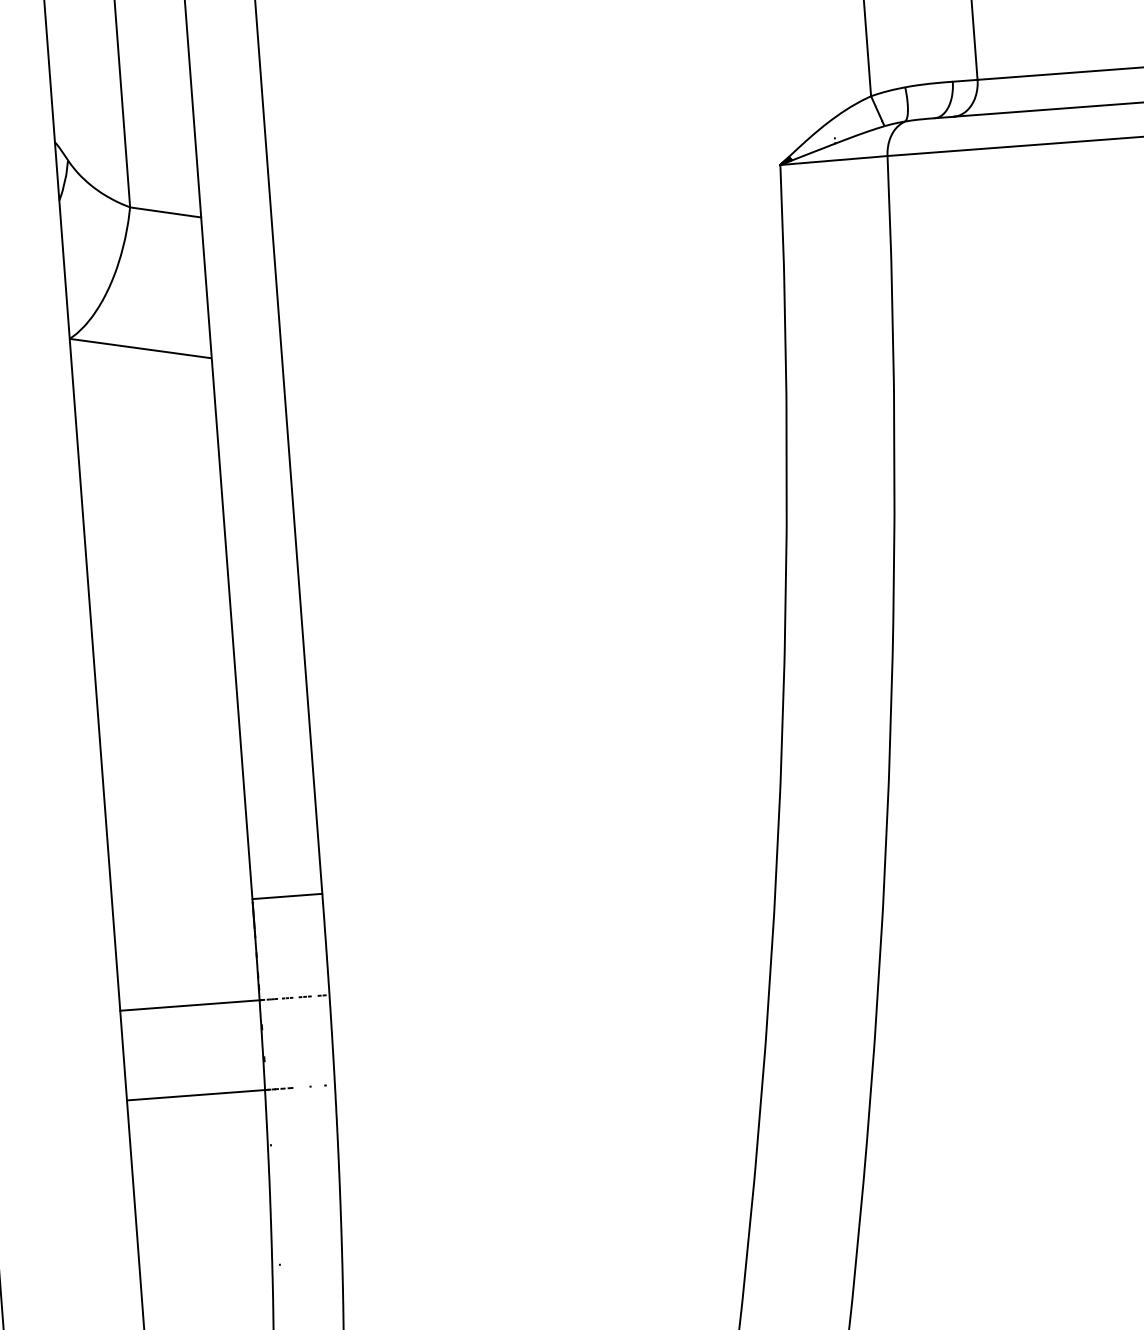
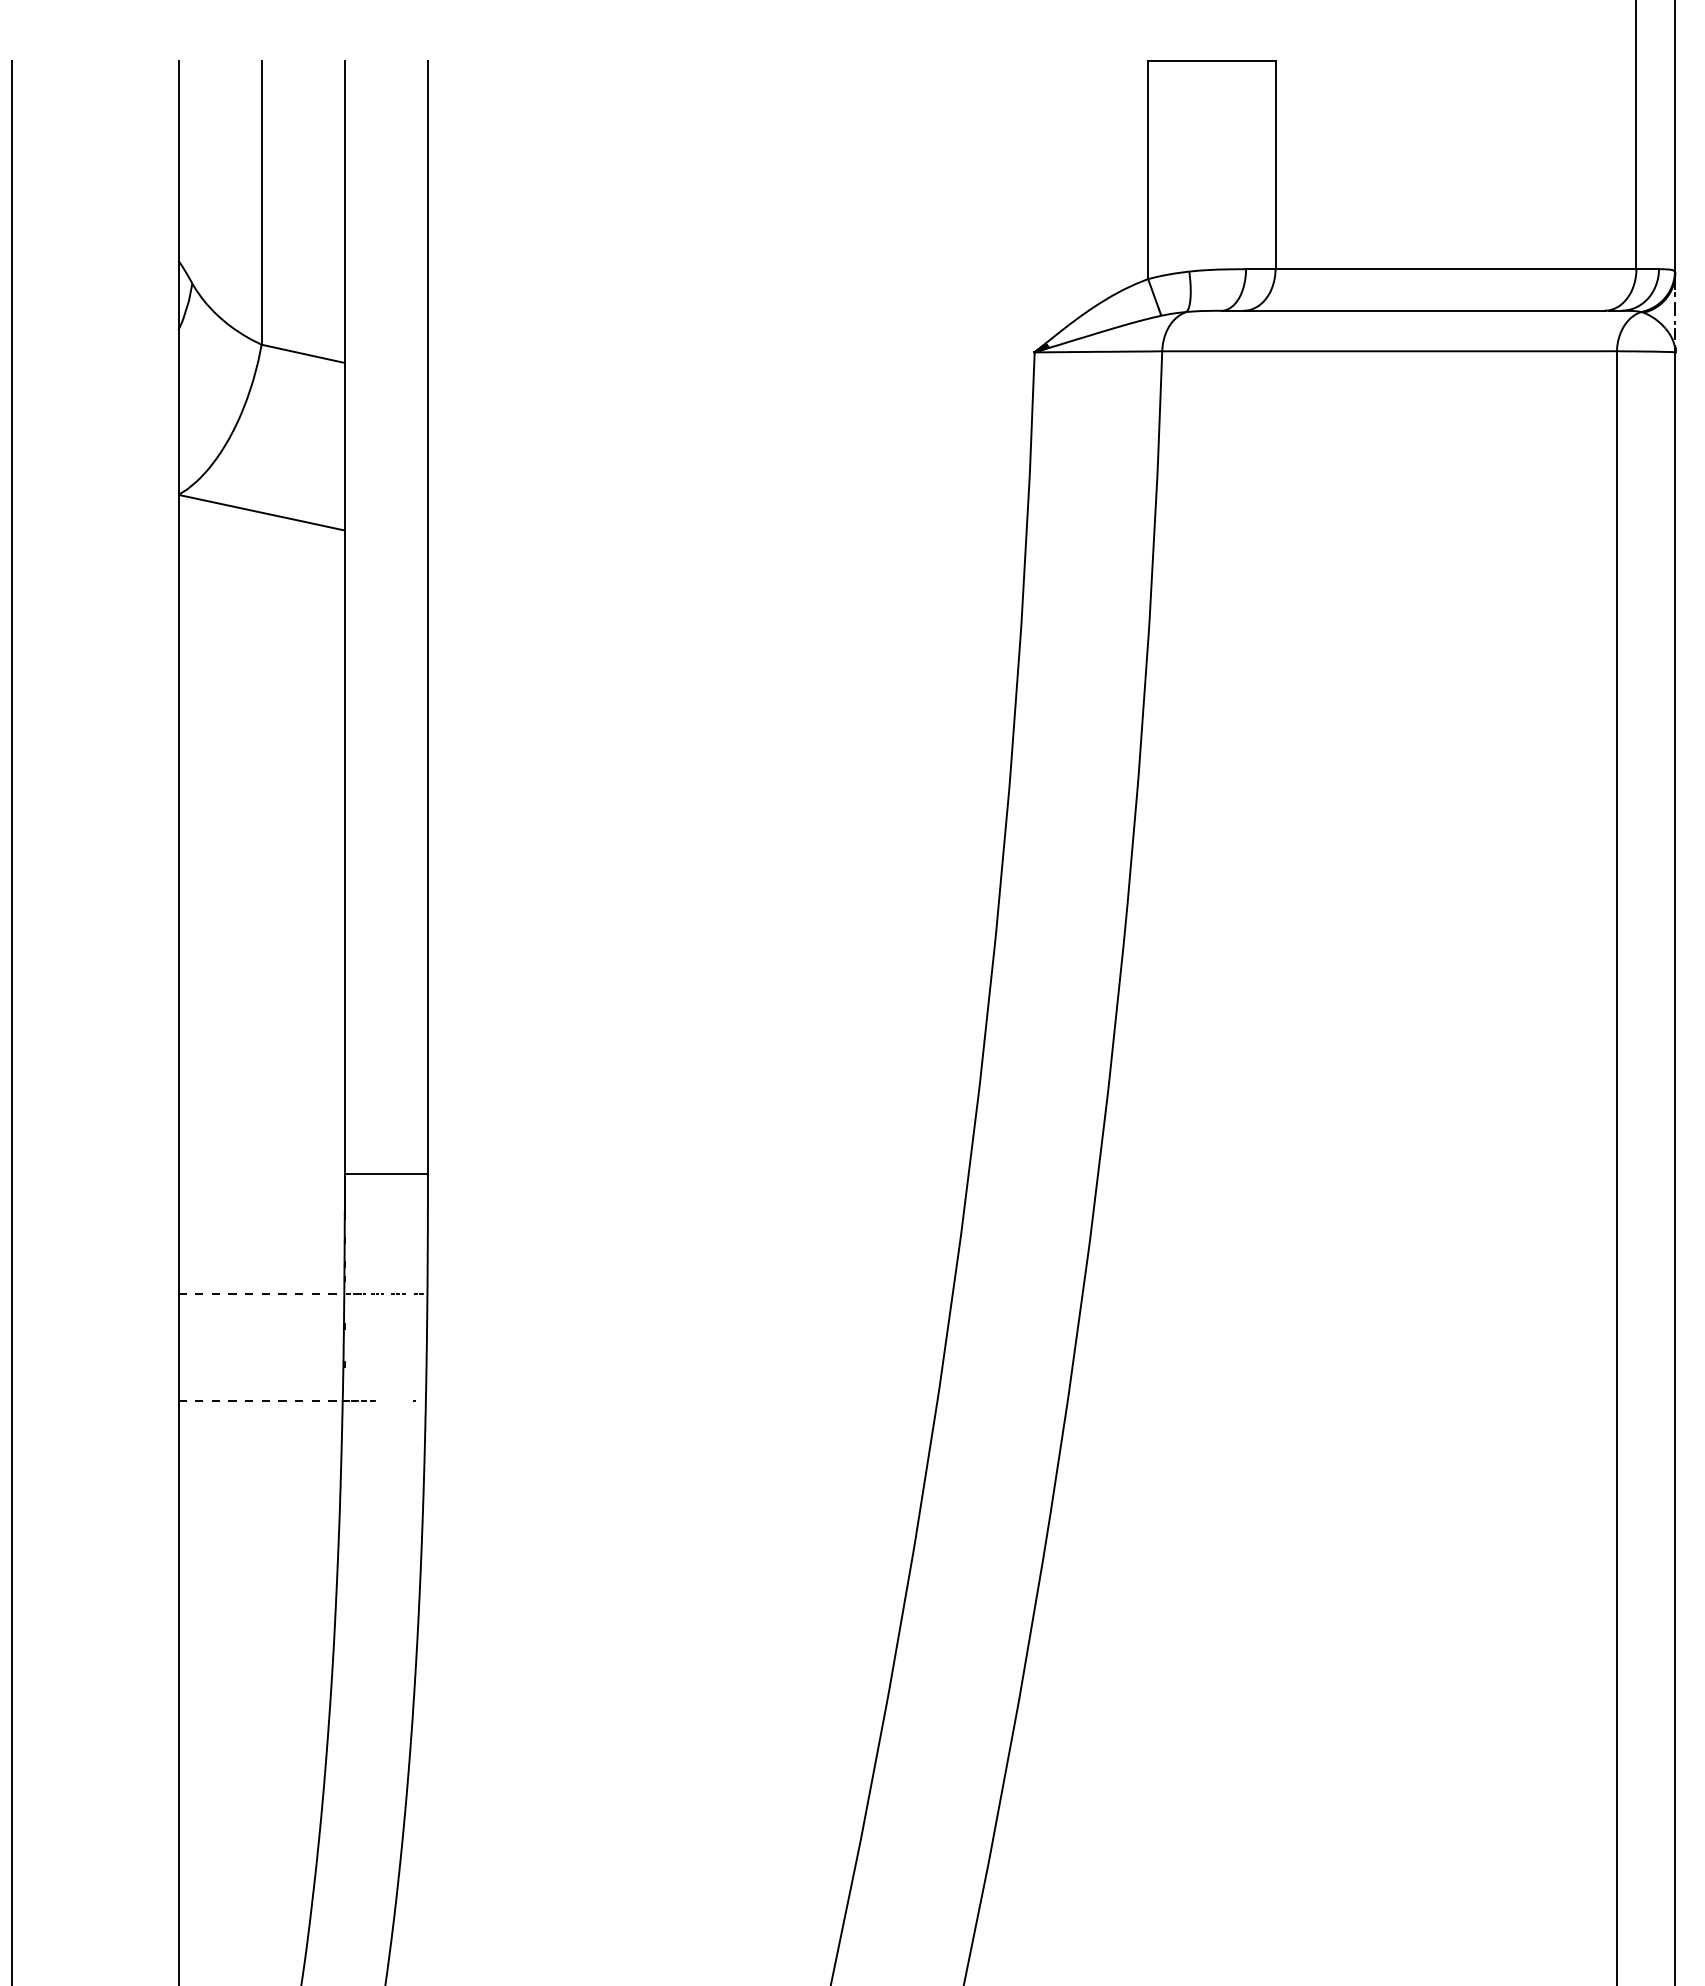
line: (190, 1005) -> (261, 1294), solid -> dashed
line: (196, 1094) -> (261, 1400), solid -> dashed

